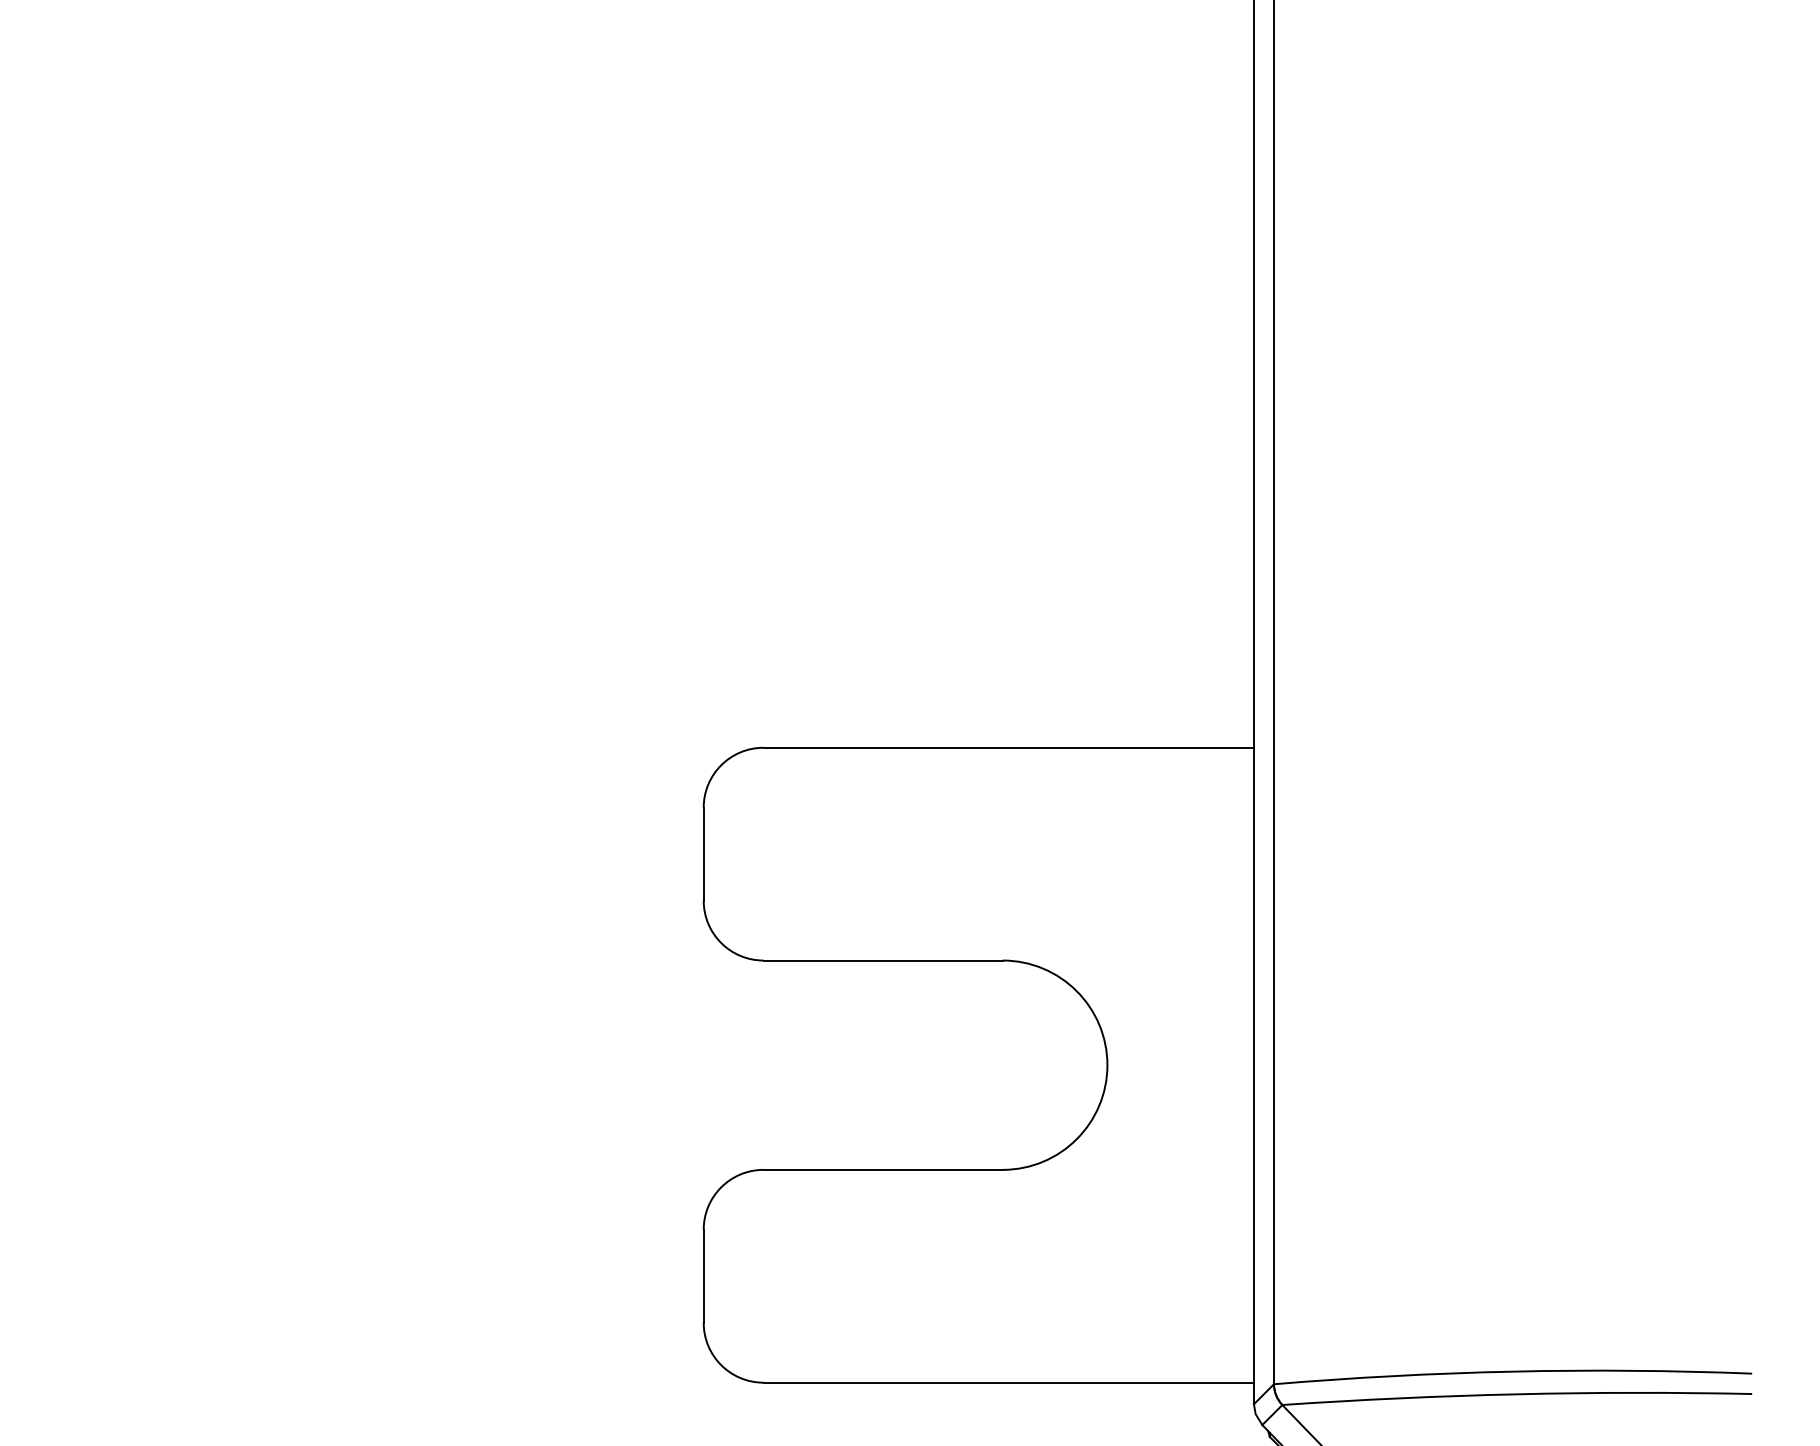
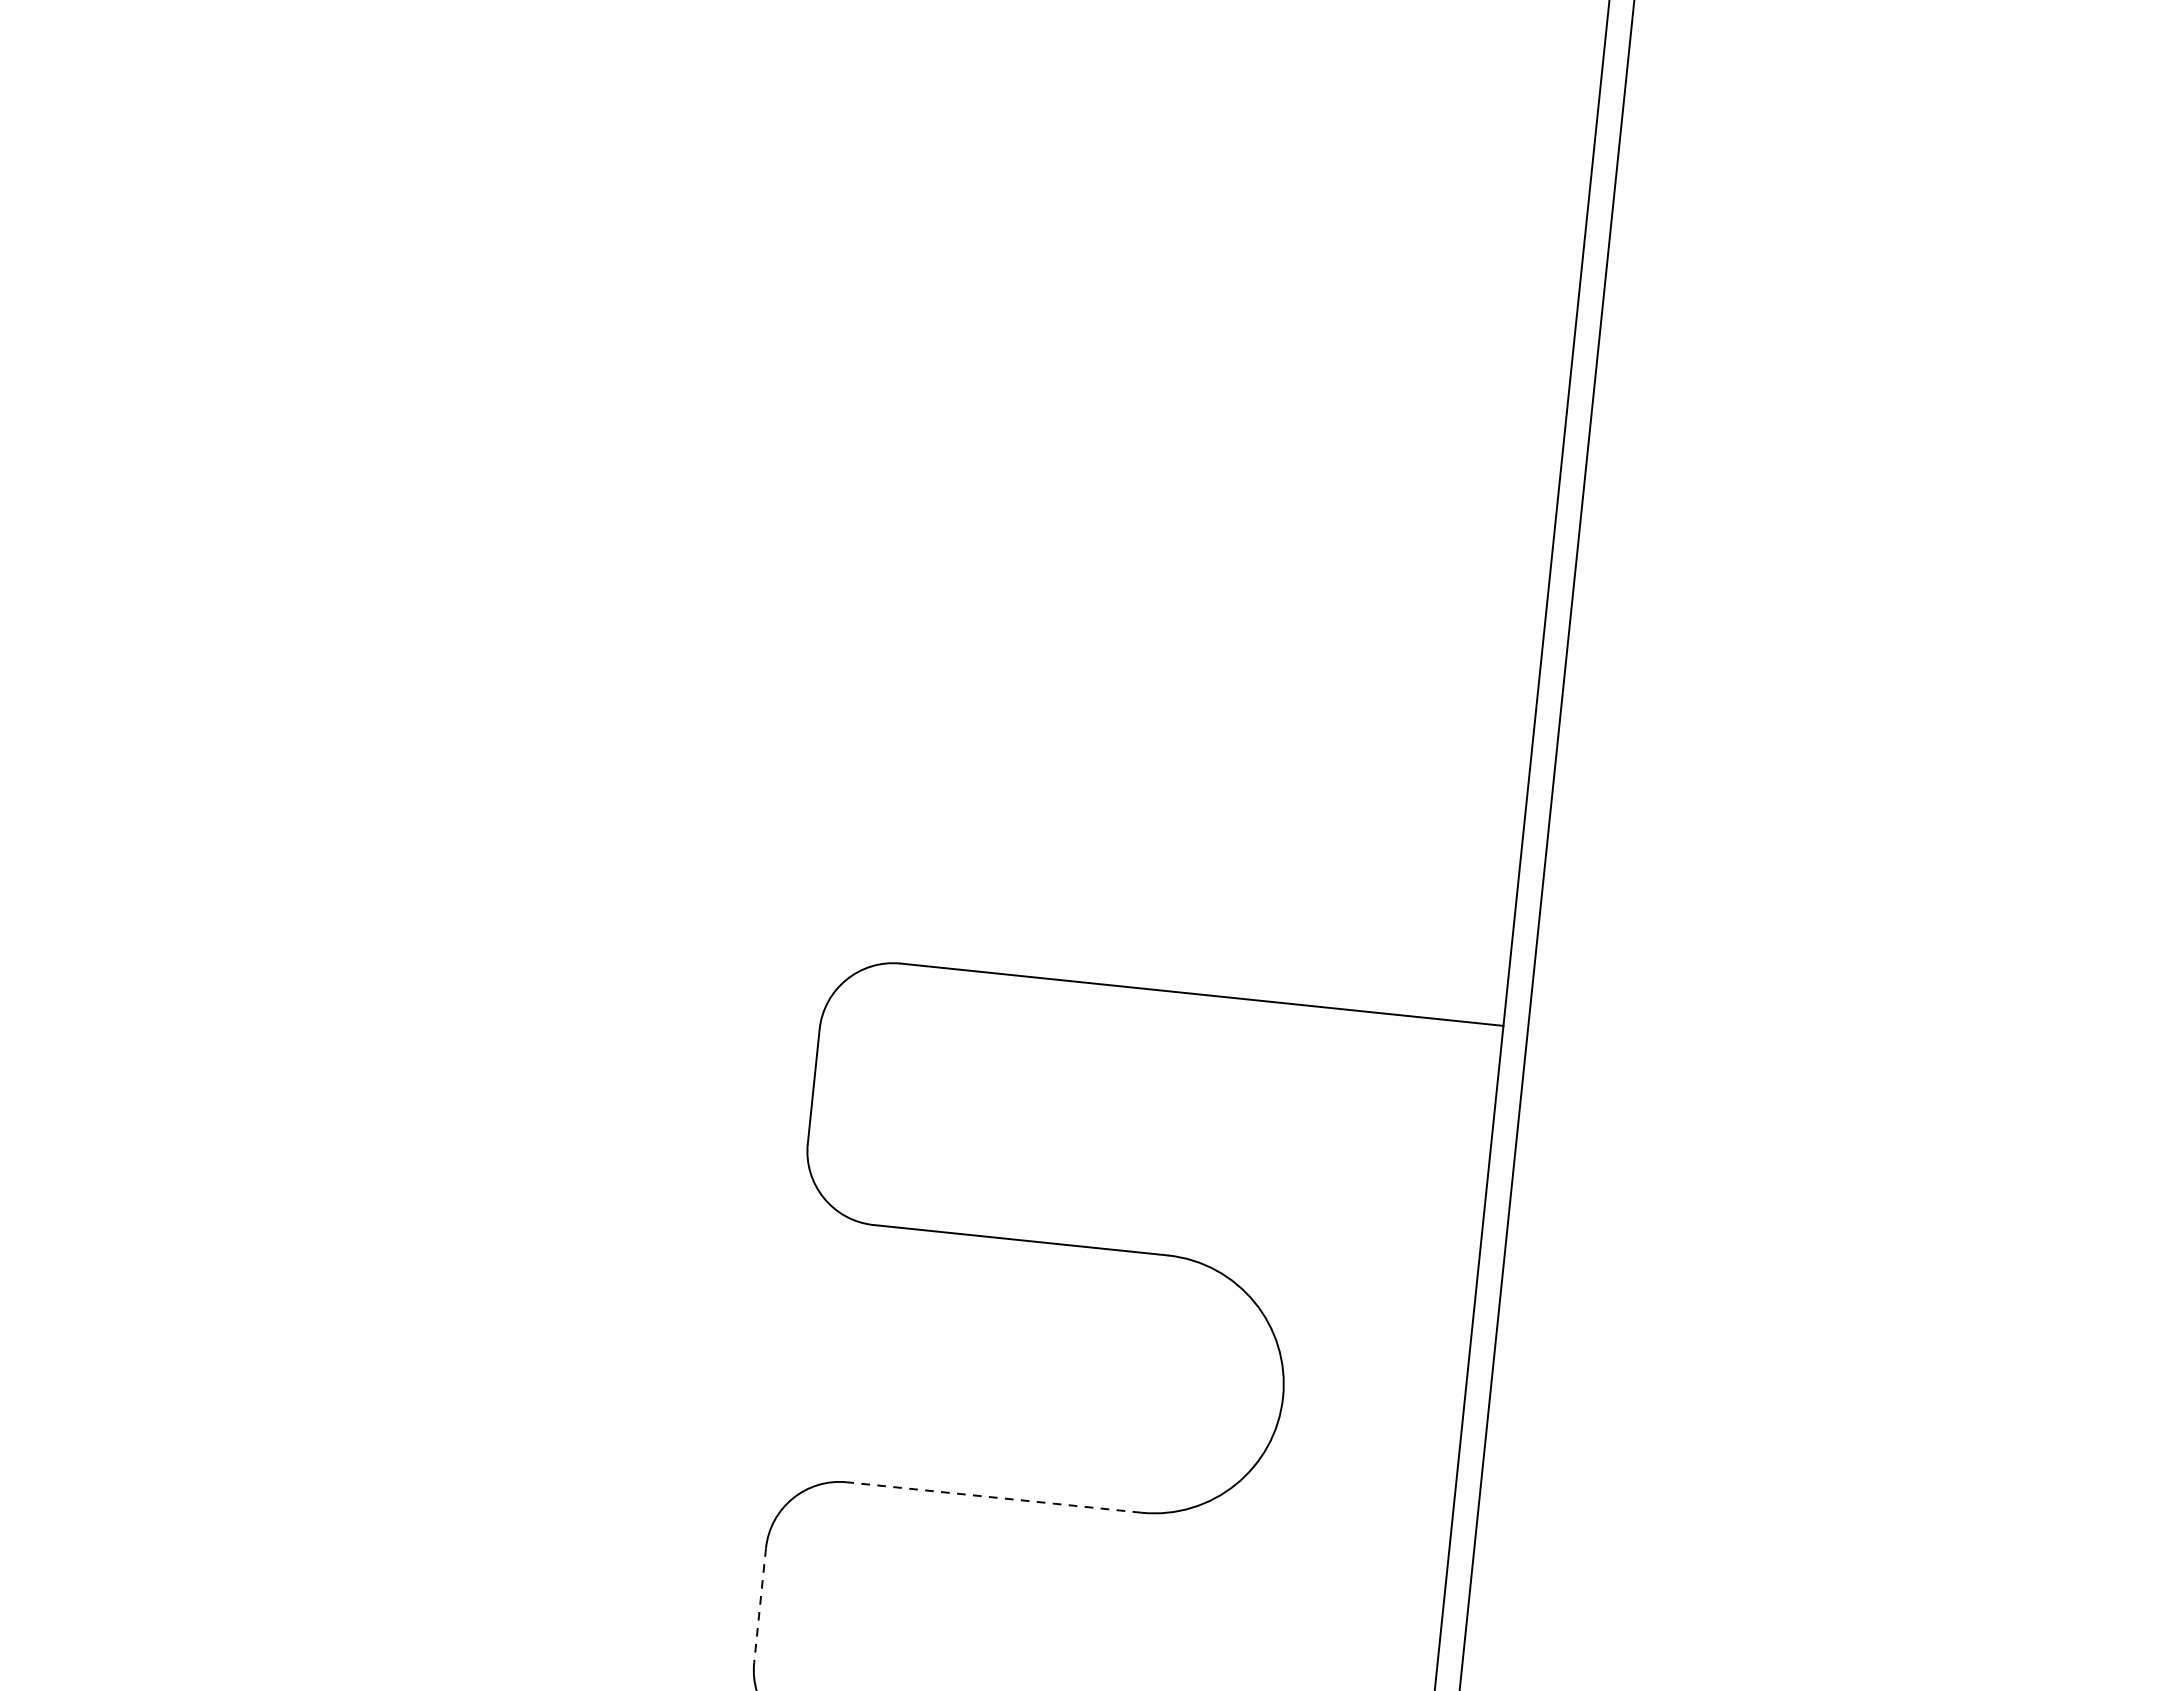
line: (883, 1169) -> (994, 1497), solid -> dashed
line: (703, 1276) -> (759, 1605), solid -> dashed

